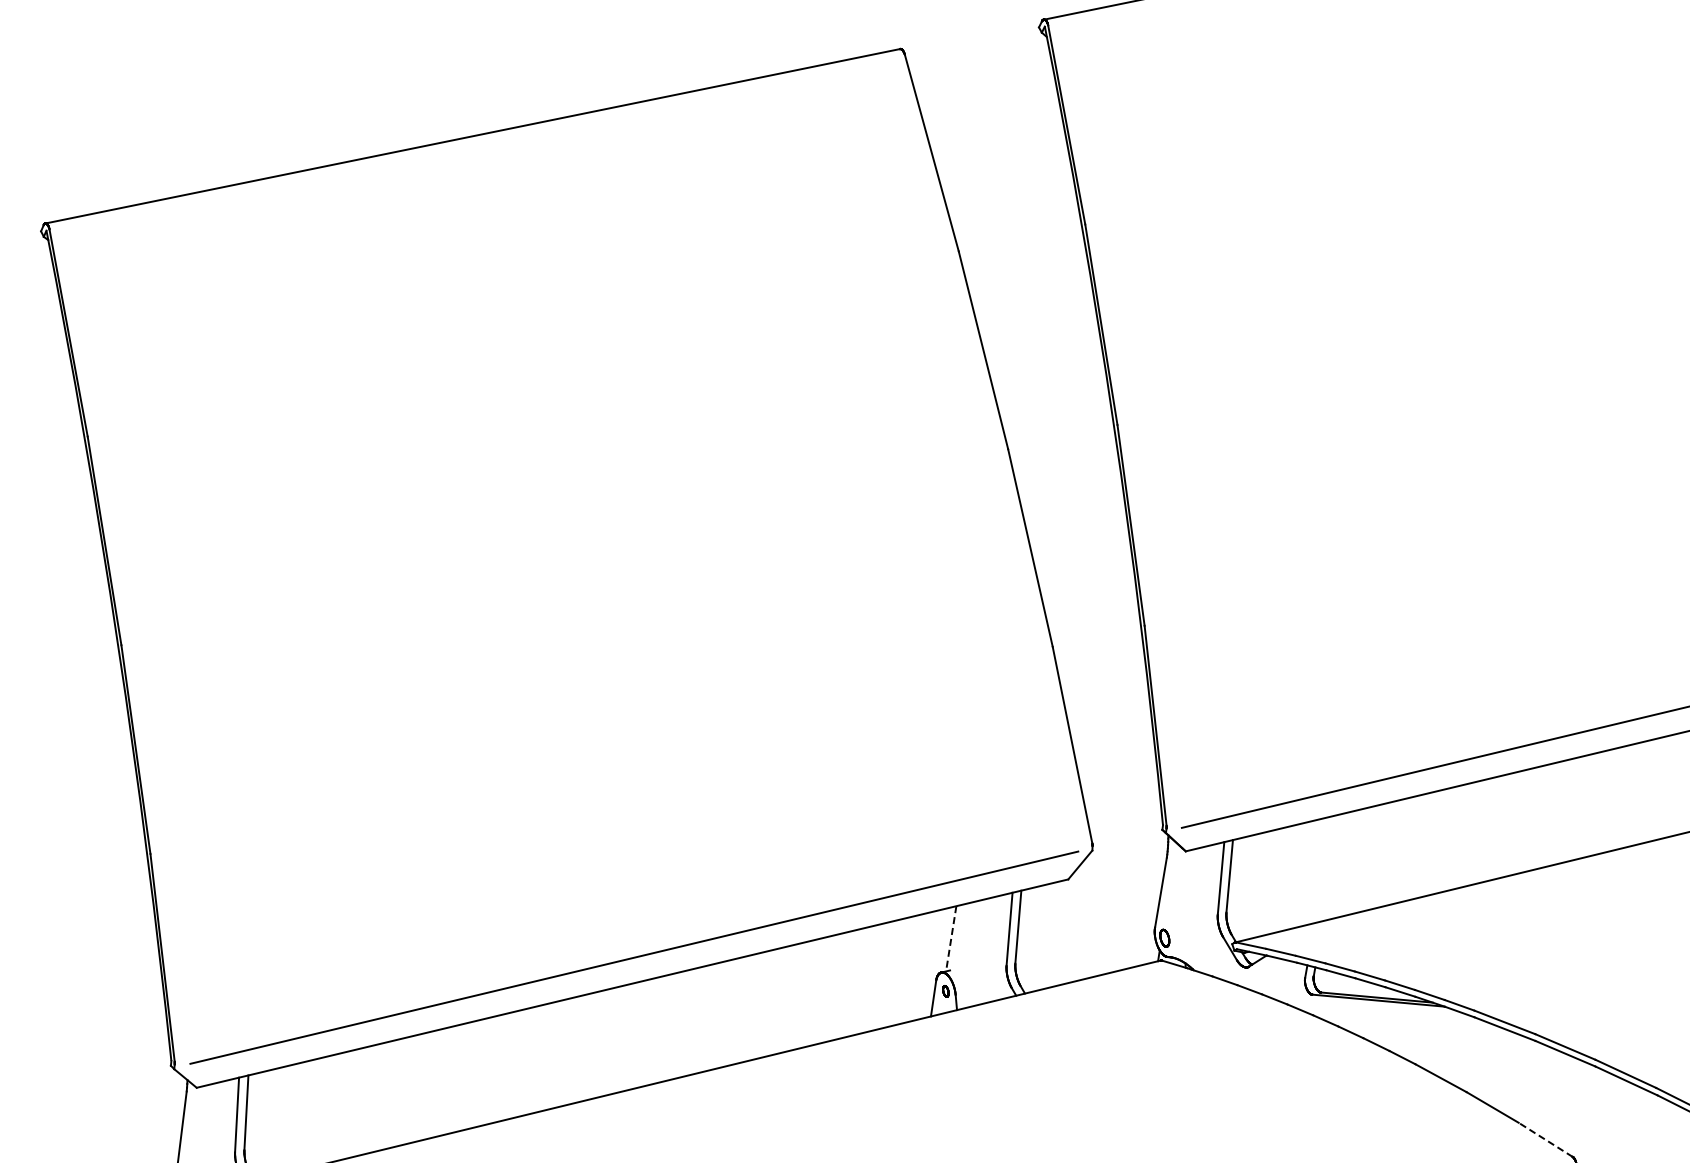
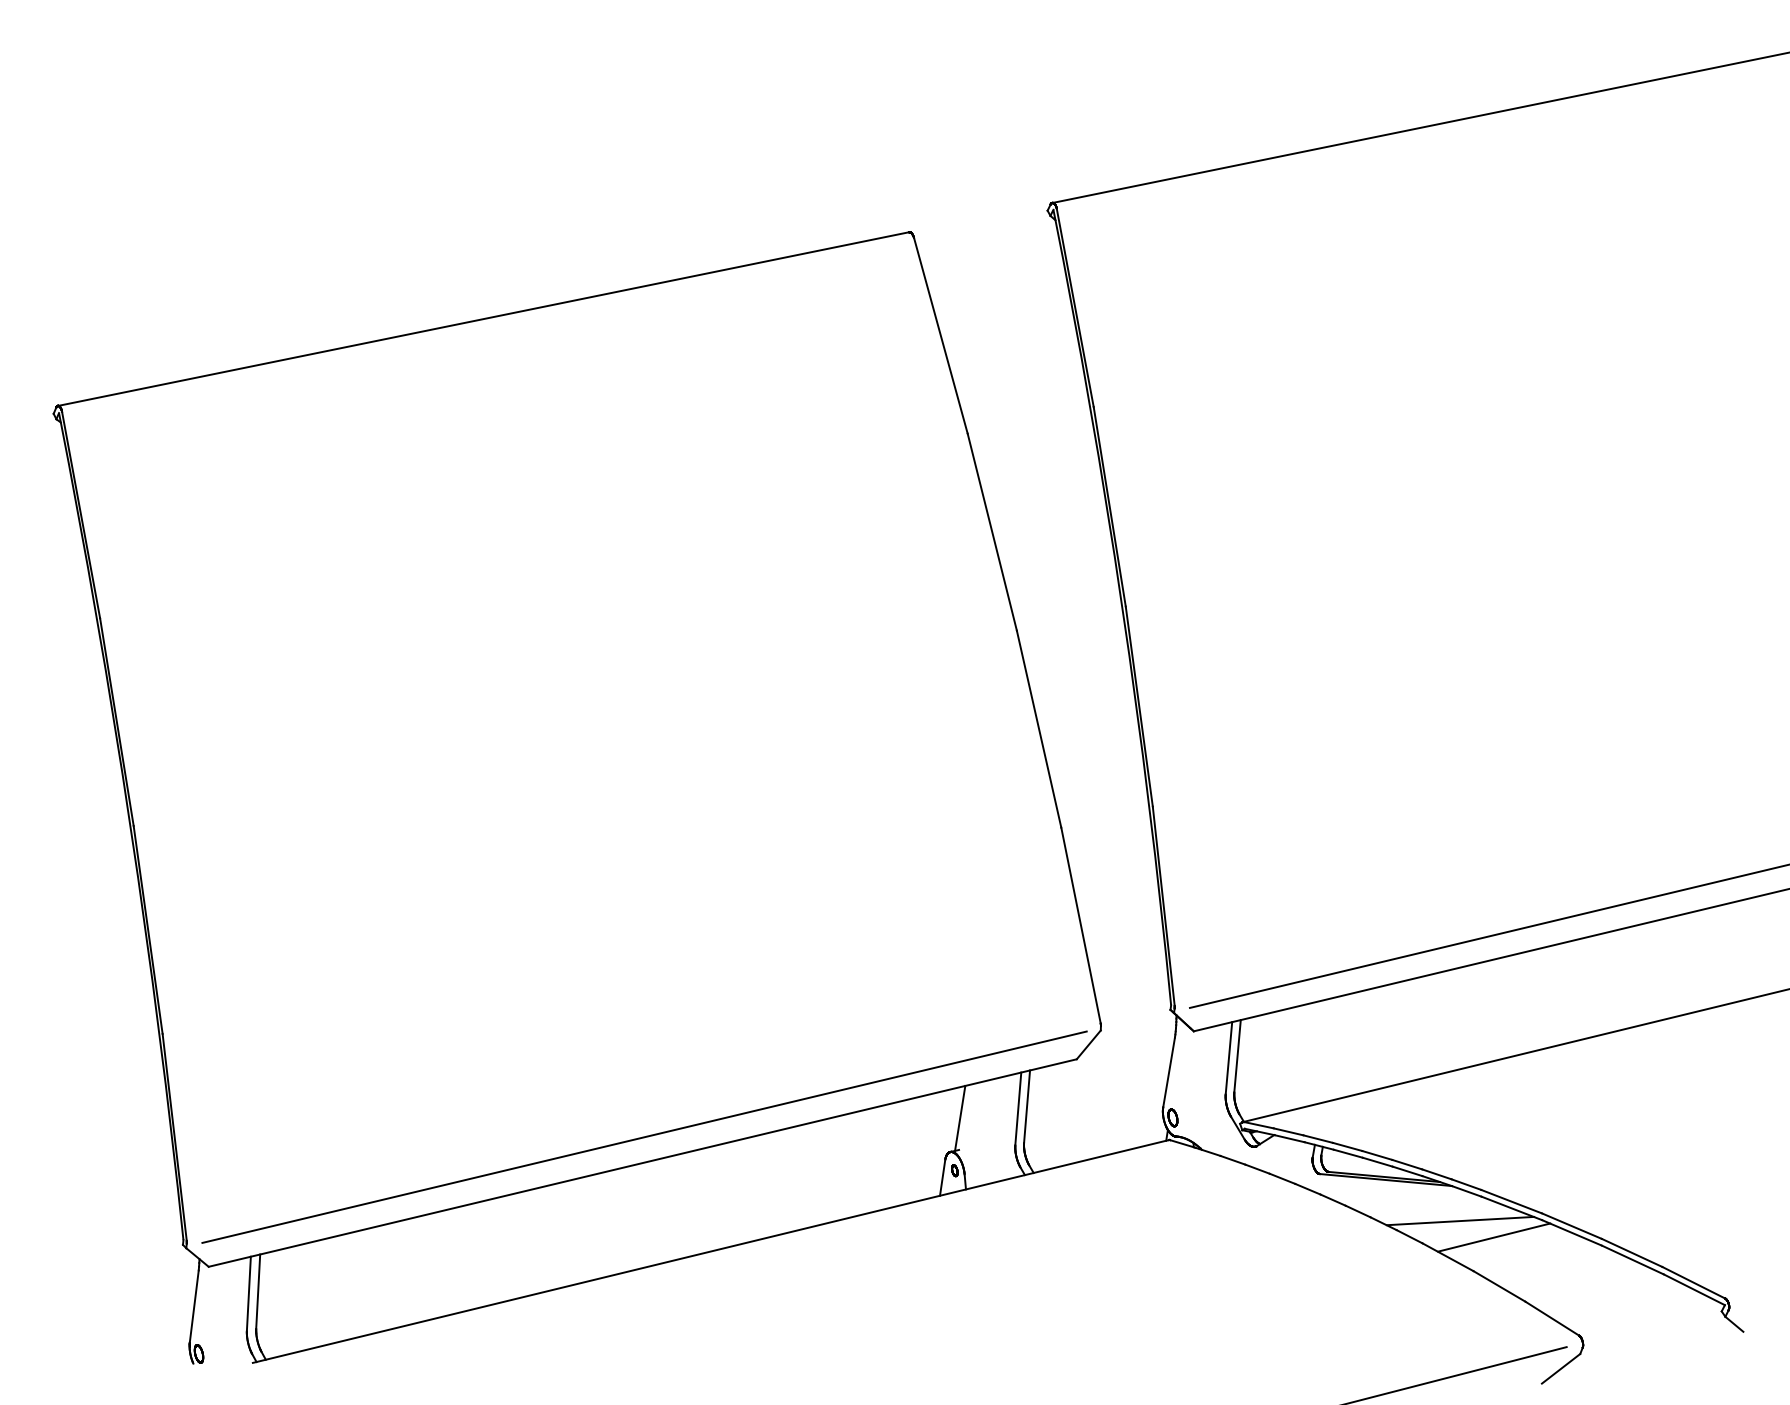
line: (951, 938) -> (960, 1118), dashed -> solid
line: (1453, 1041) -> (1460, 1220), added
line: (1487, 1058) -> (1494, 1237), added
line: (1545, 1139) -> (1552, 1318), dashed -> solid

